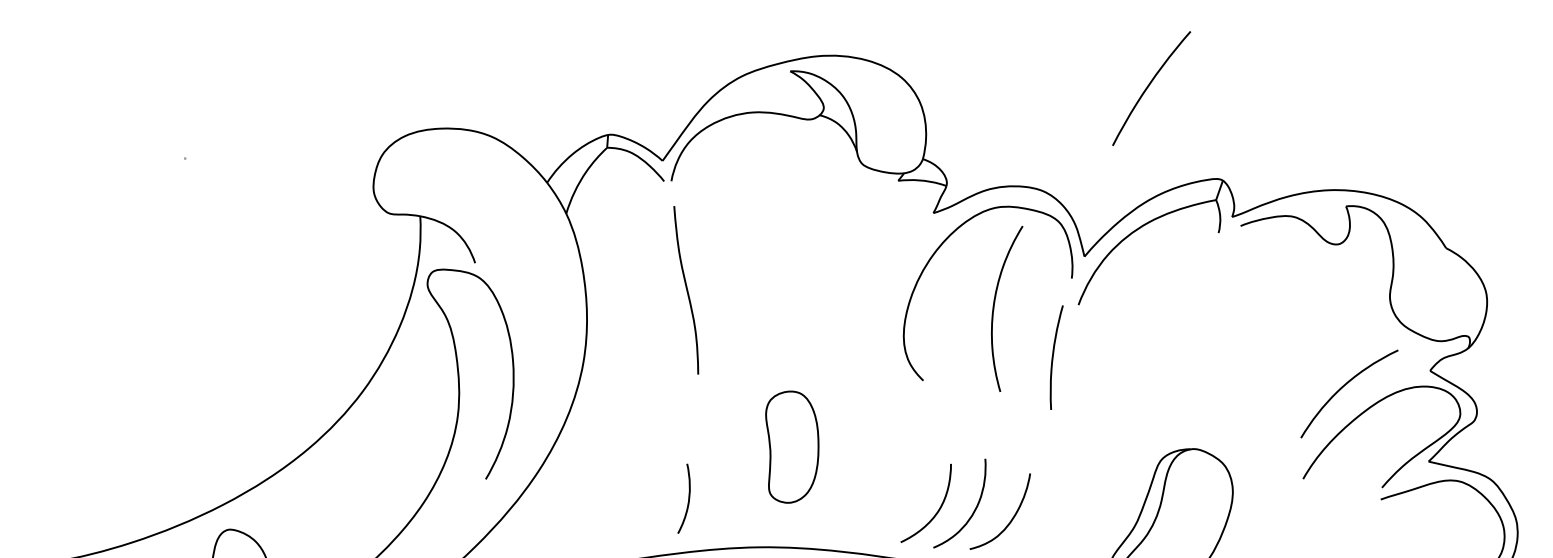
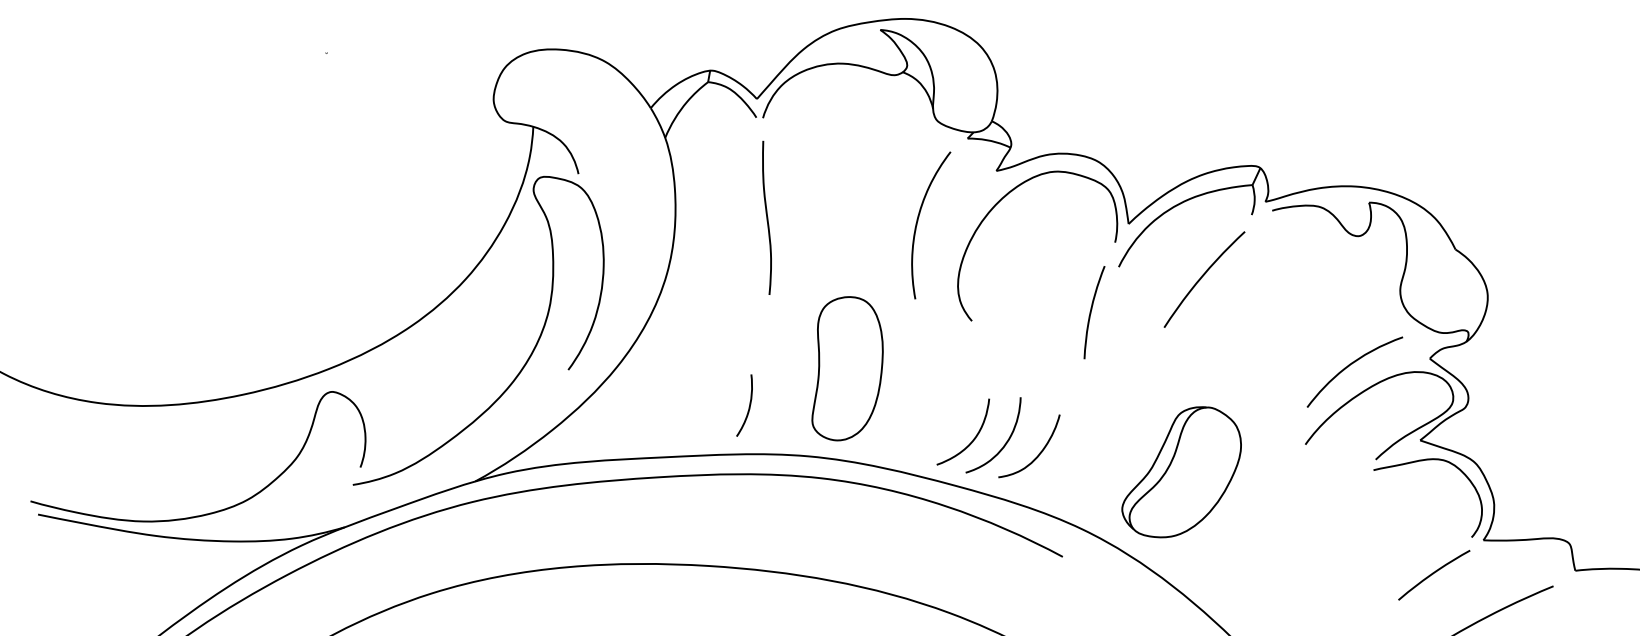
curve: (1149, 86) -> (1202, 277), moved
curve: (995, 306) -> (918, 221), moved
part: (792, 446) -> (847, 368), size x1.43

